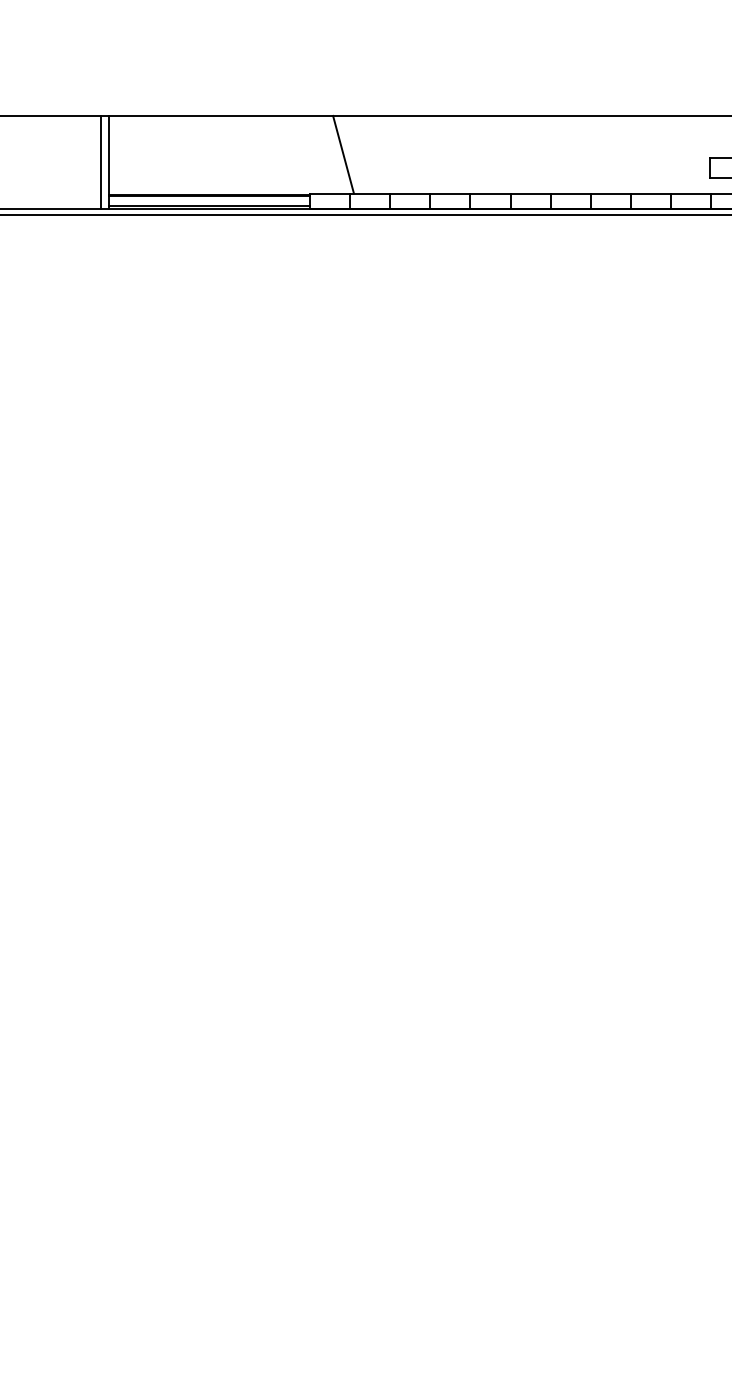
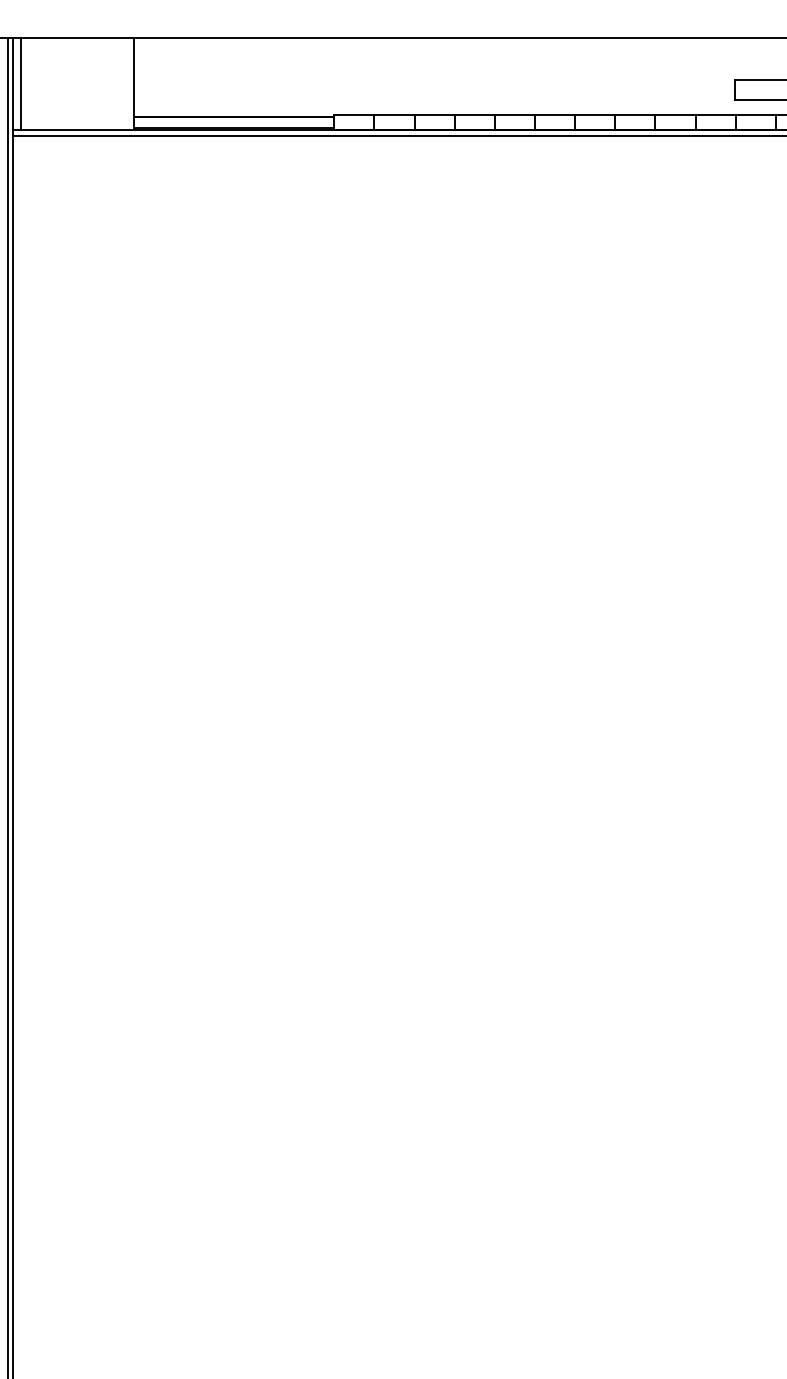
line: (343, 154) -> (367, 76), removed
line: (101, 161) -> (125, 83), removed

